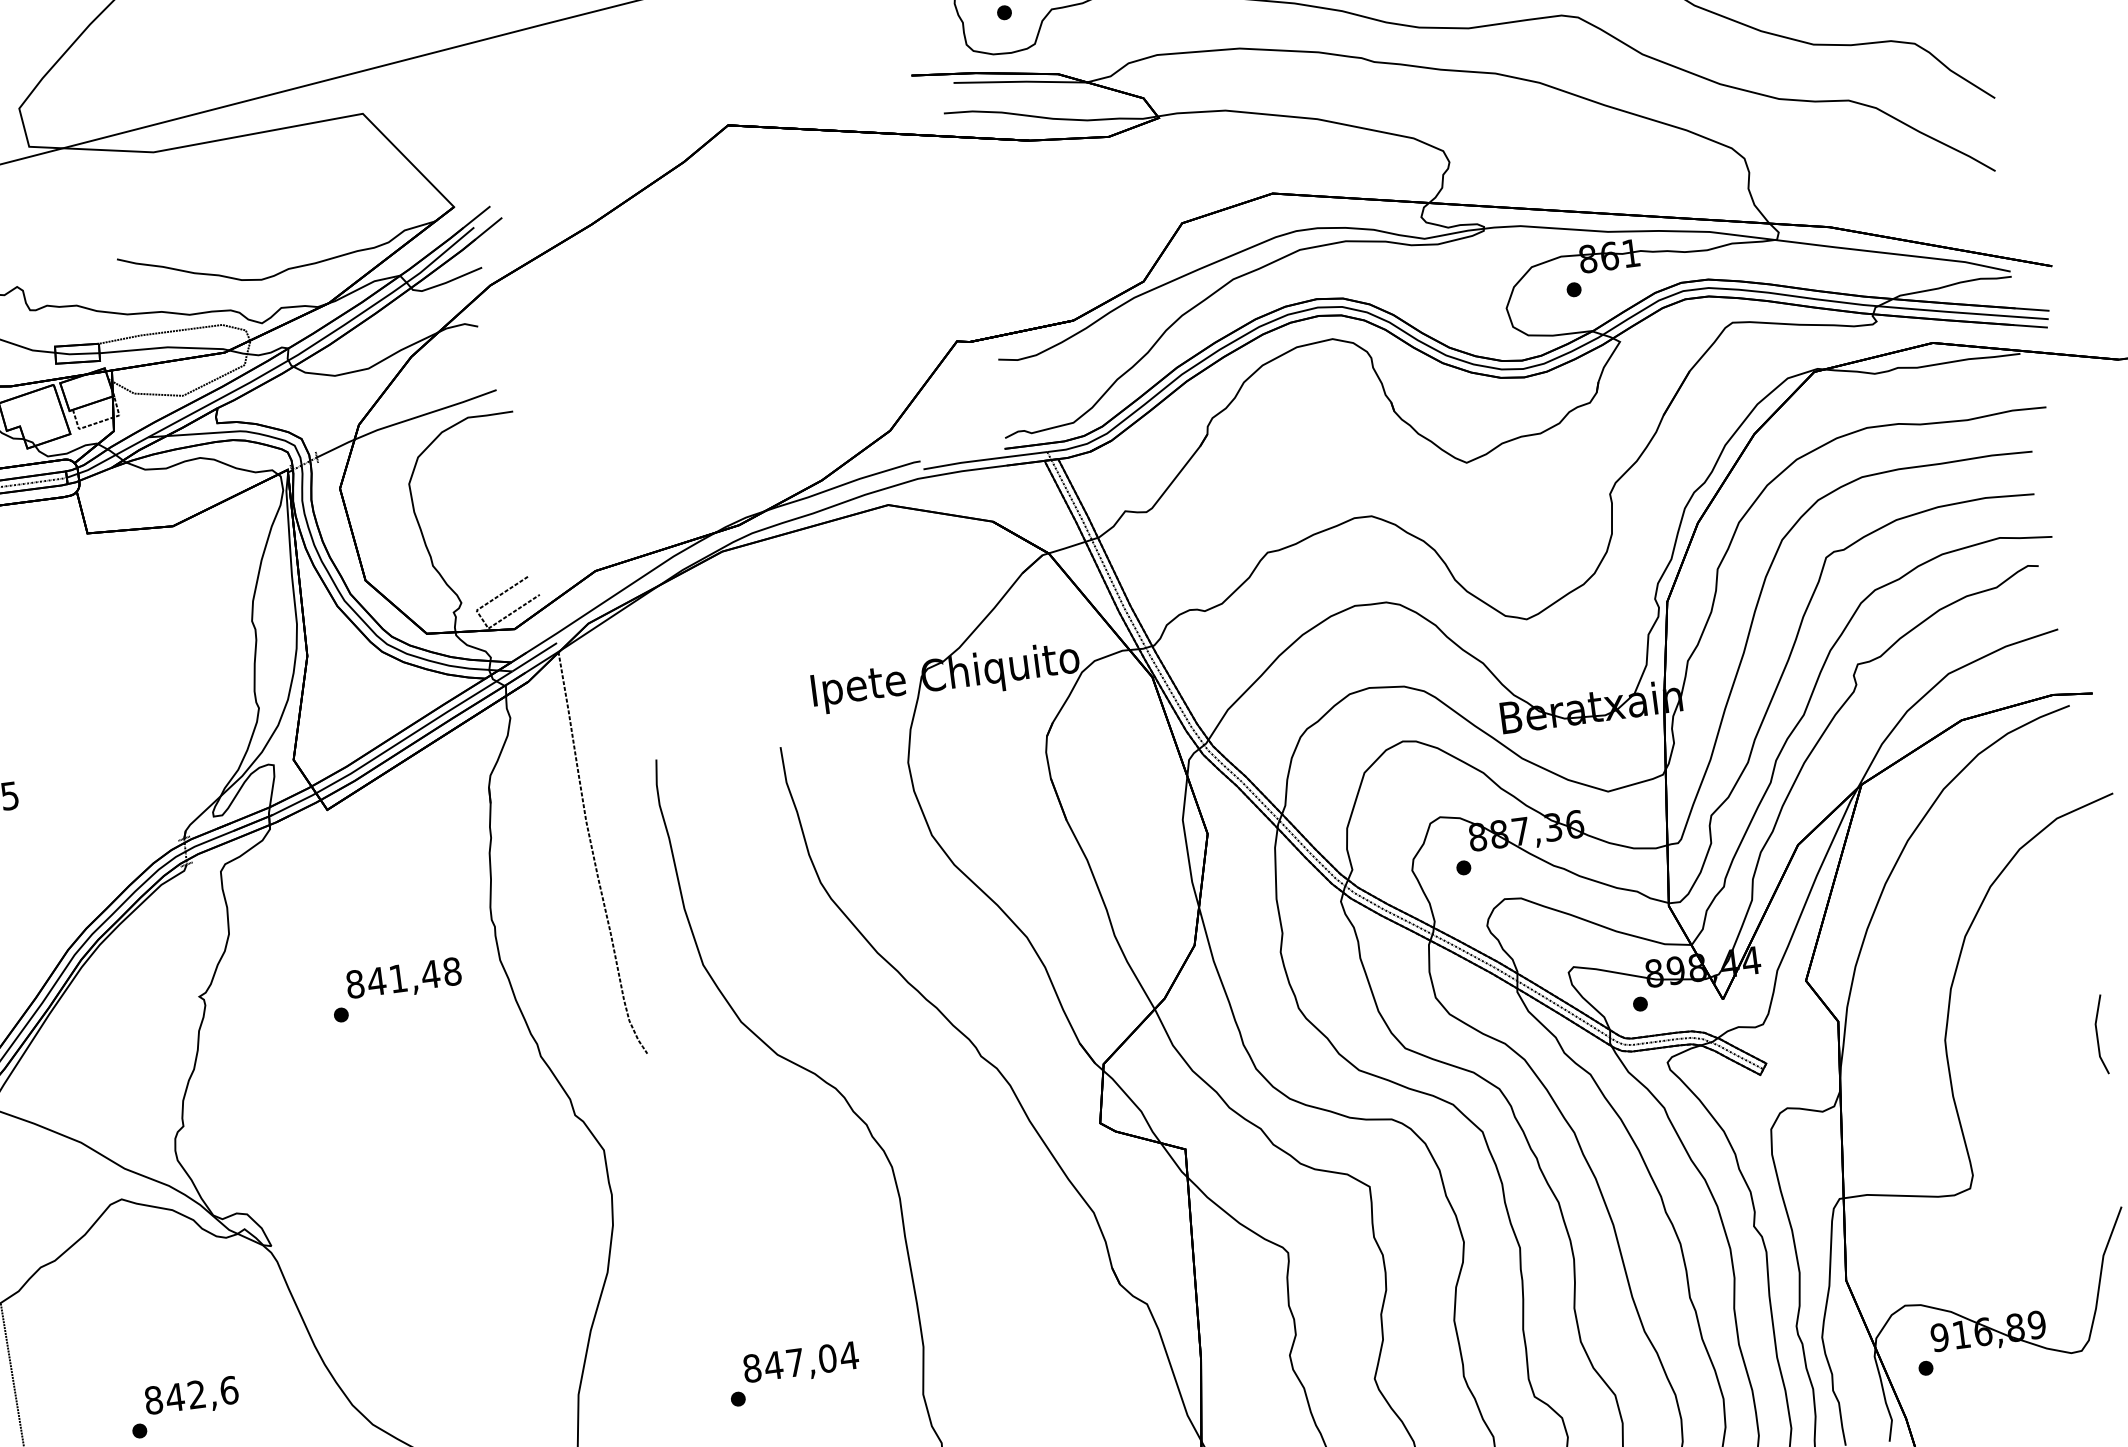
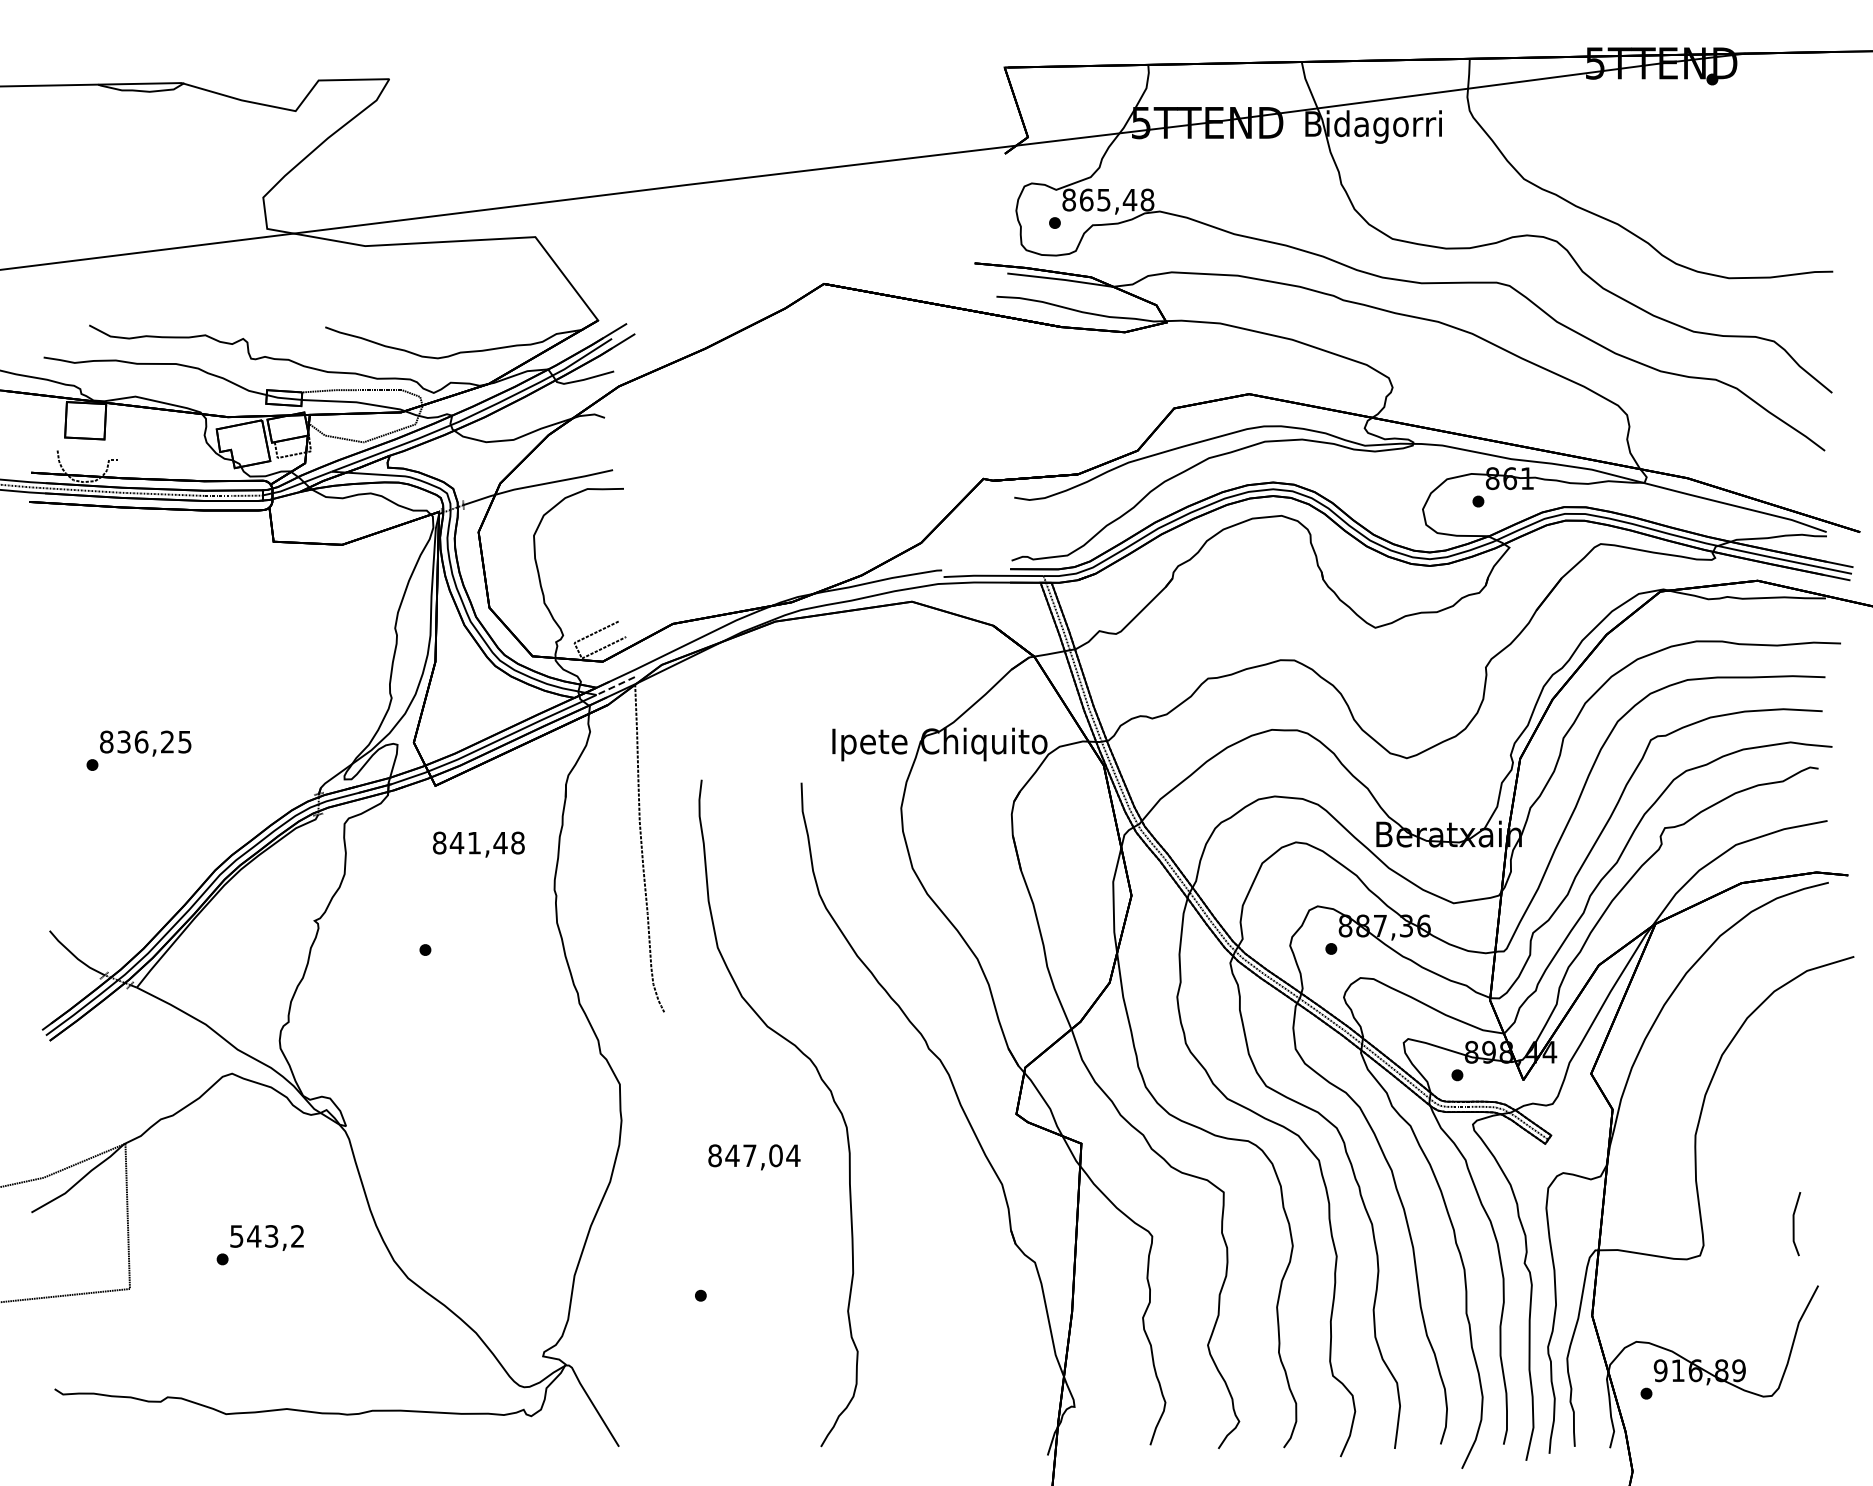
line: (534, 656) -> (615, 685), solid -> dashed
text: (403, 979) -> (478, 844), moved
line: (2098, 1035) -> (1794, 1224), moved
text: (801, 1364) -> (754, 1157), moved
text: (191, 1395) -> (267, 1236), 842,6 -> 543,2

